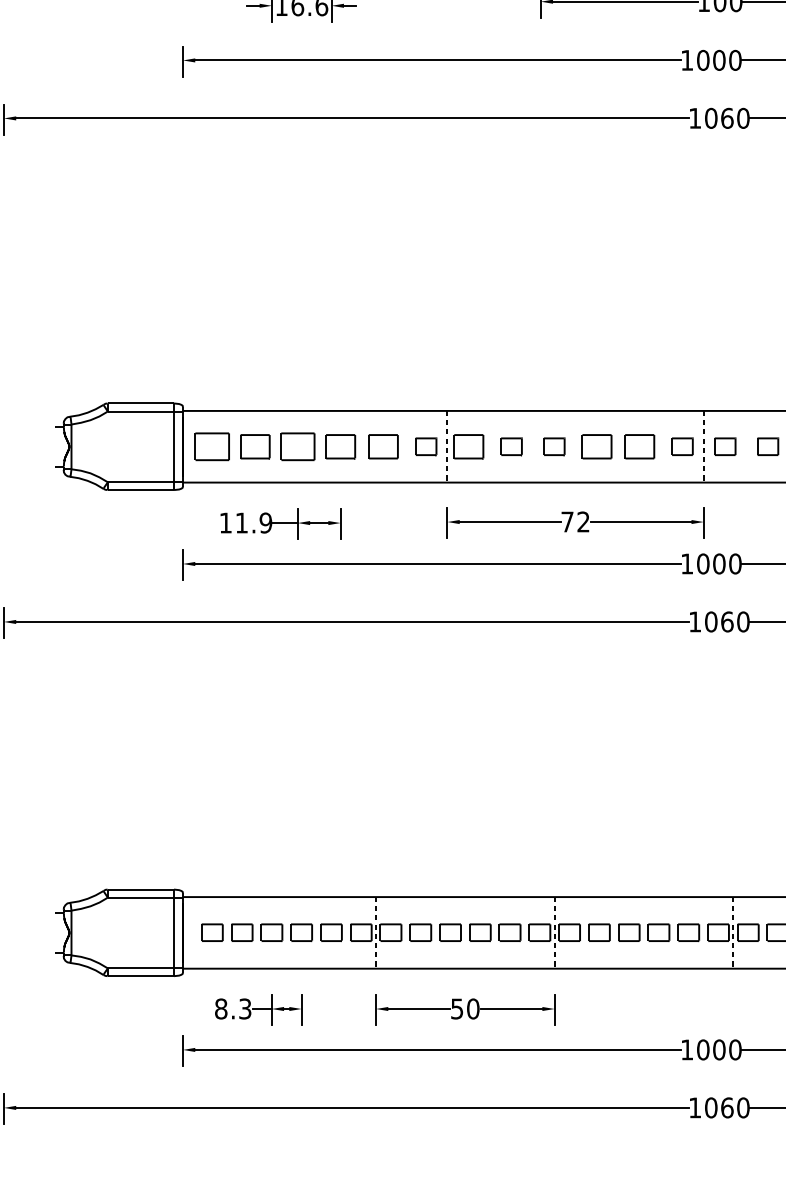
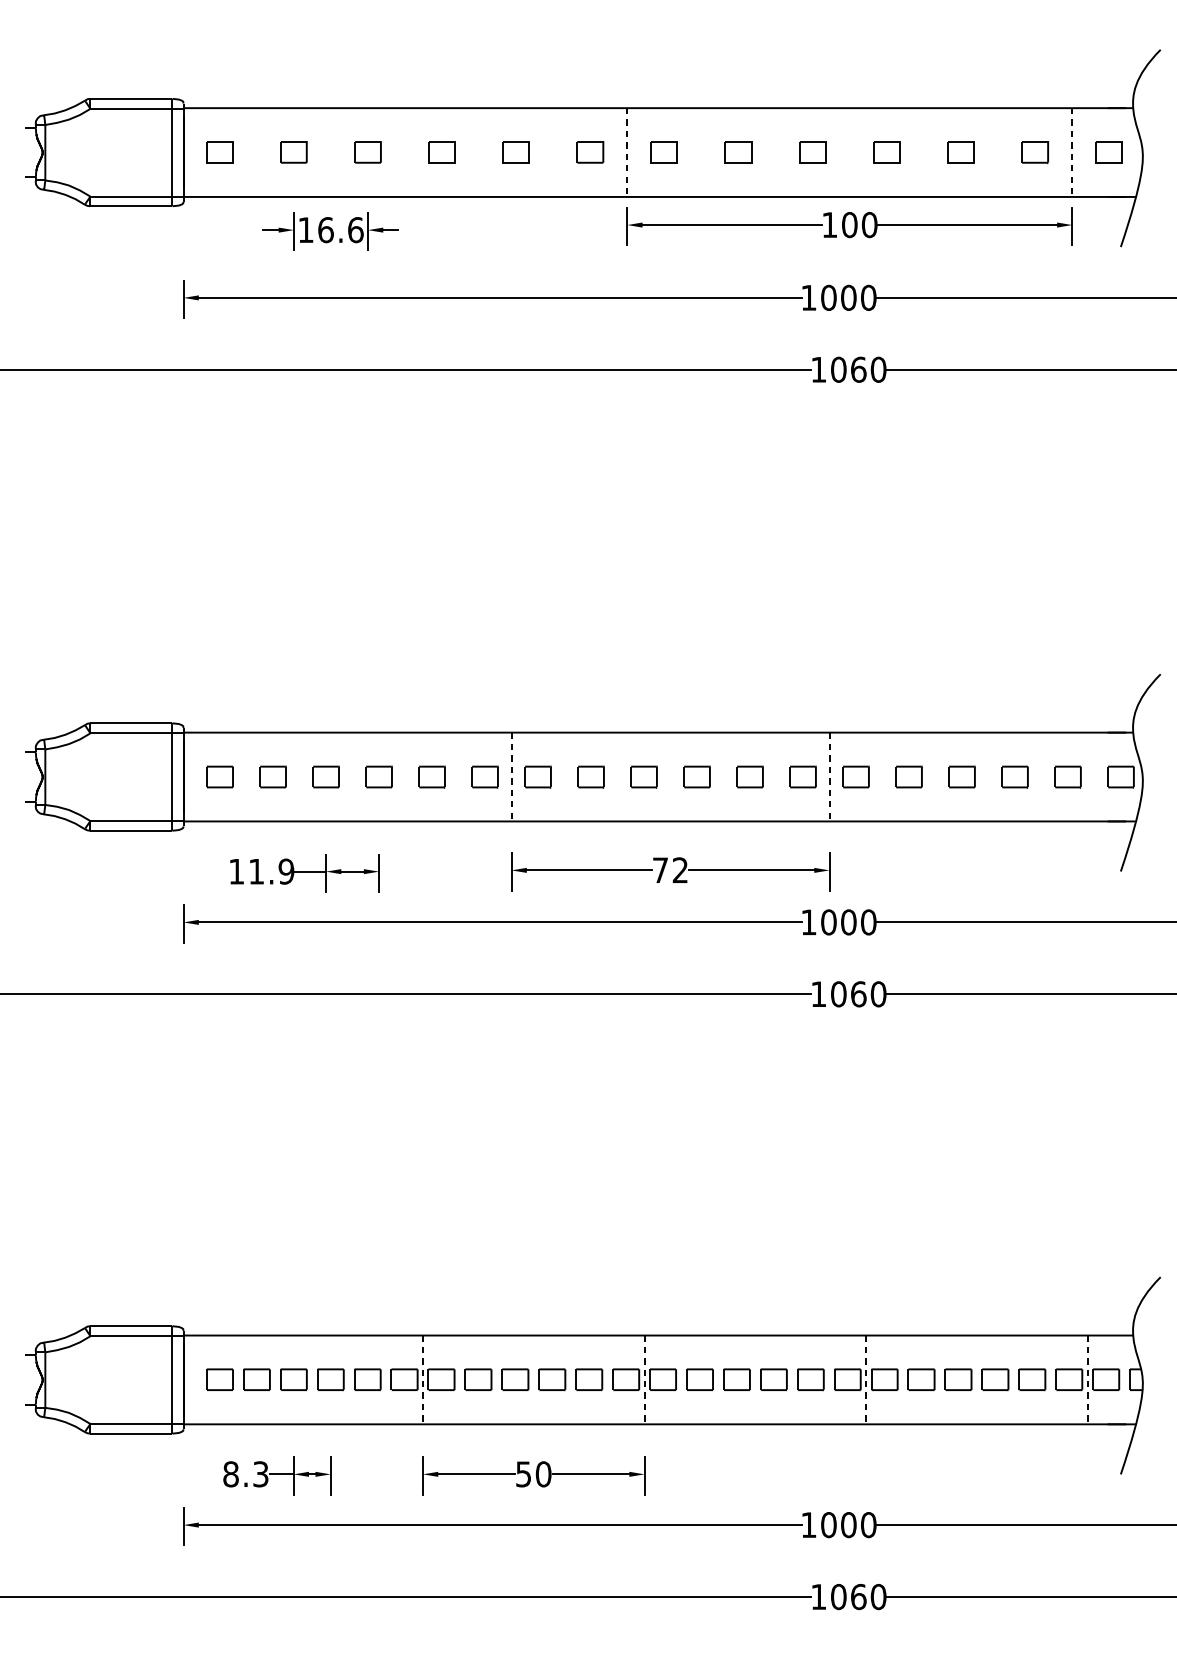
part: (211, 446) -> (219, 776), size x0.62
part: (254, 446) -> (272, 776), size x0.71
part: (297, 446) -> (325, 776), size x0.62
part: (340, 446) -> (378, 776), size x0.71
part: (382, 446) -> (431, 776), size x0.71
part: (468, 446) -> (537, 776), size x0.71
part: (596, 446) -> (696, 776), size x0.71
part: (639, 446) -> (749, 776), size x0.71

